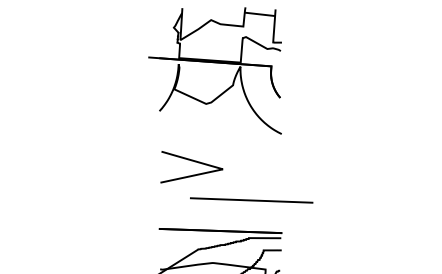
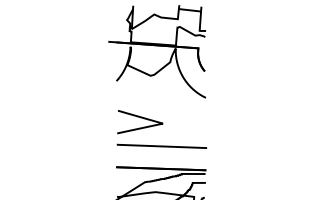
line: (251, 200) -> (161, 146), moved

